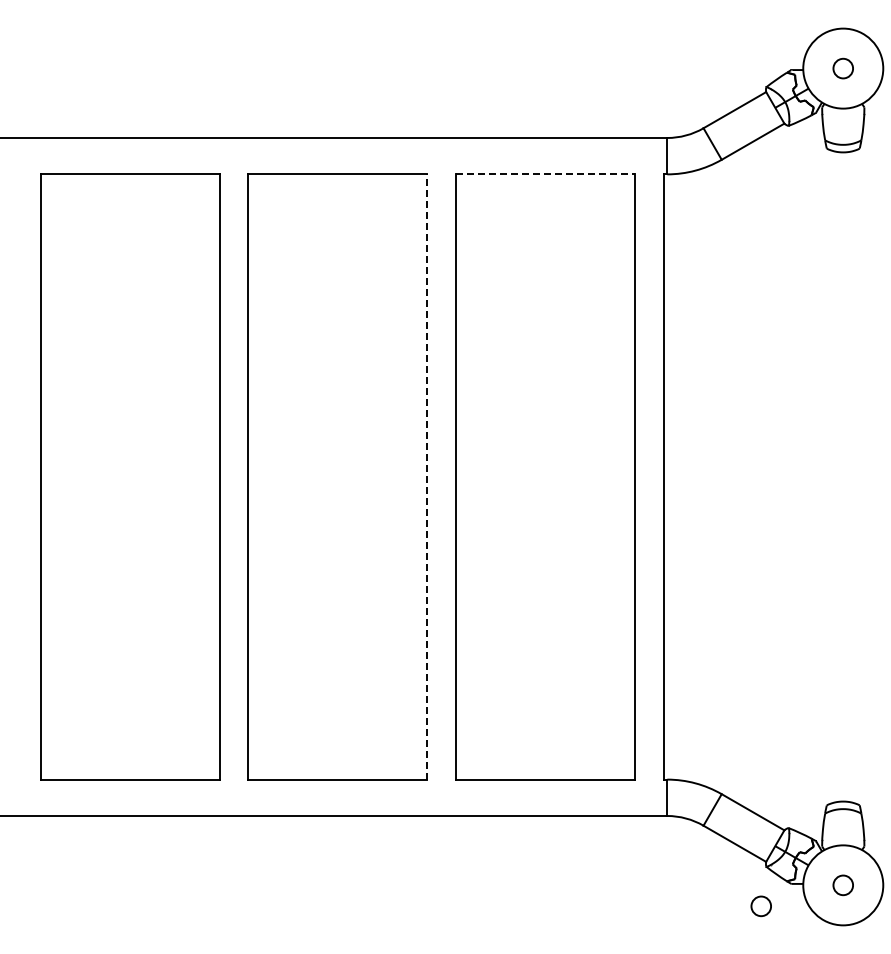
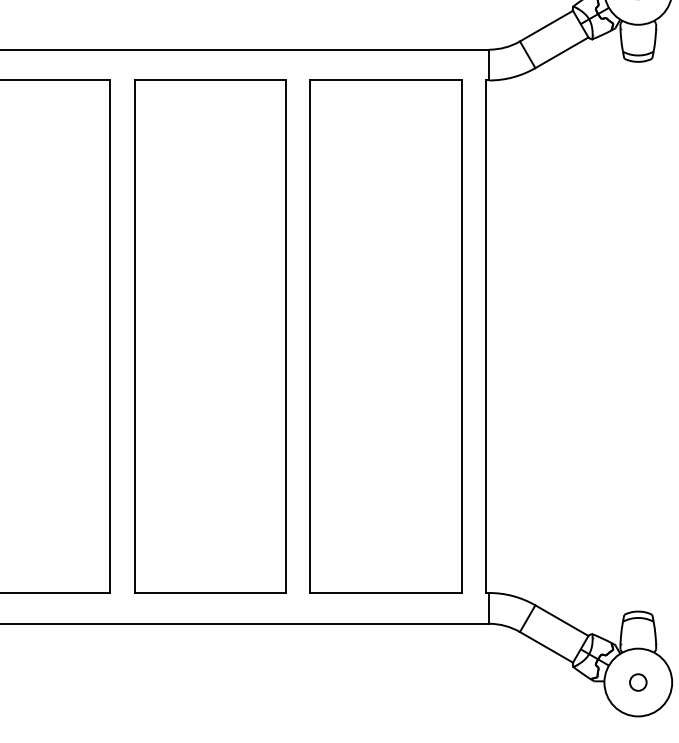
line: (545, 174) -> (386, 80), dashed -> solid
line: (427, 476) -> (286, 336), dashed -> solid
circle: (760, 906) -> (568, 700), removed

